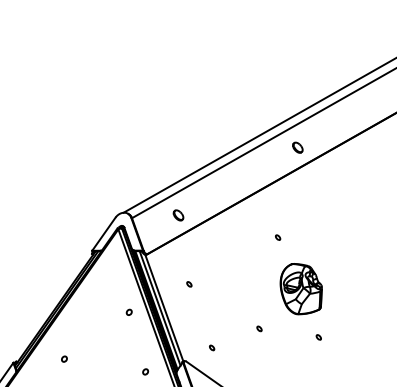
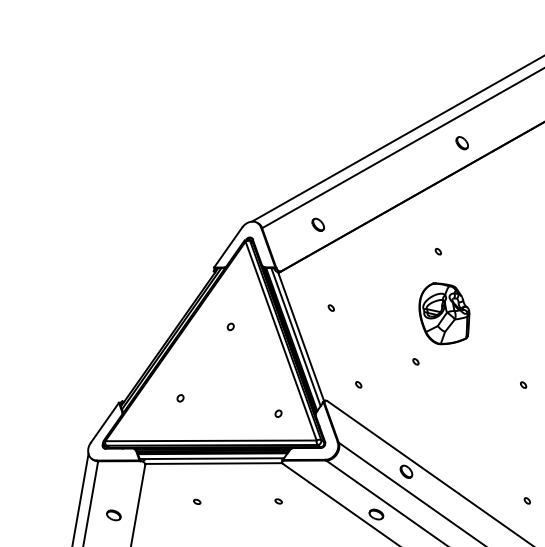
part: (301, 288) -> (444, 313), moved
part: (129, 312) -> (230, 326), moved
part: (318, 336) -> (523, 384), moved

